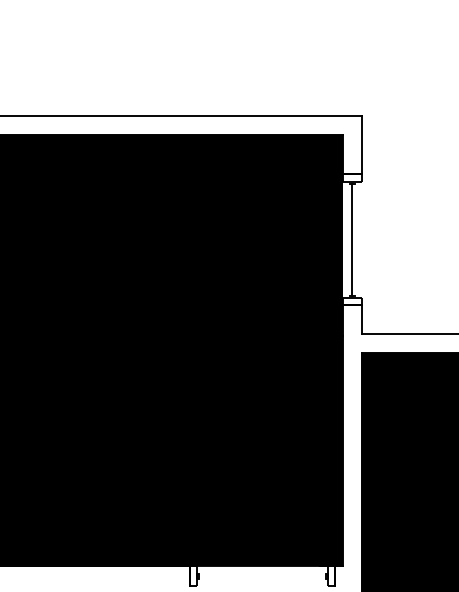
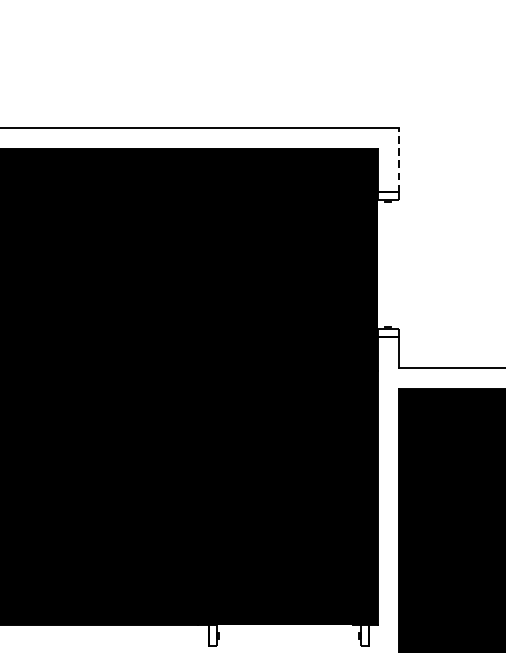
line: (361, 144) -> (398, 159), solid -> dashed
line: (352, 239) -> (388, 264), removed

